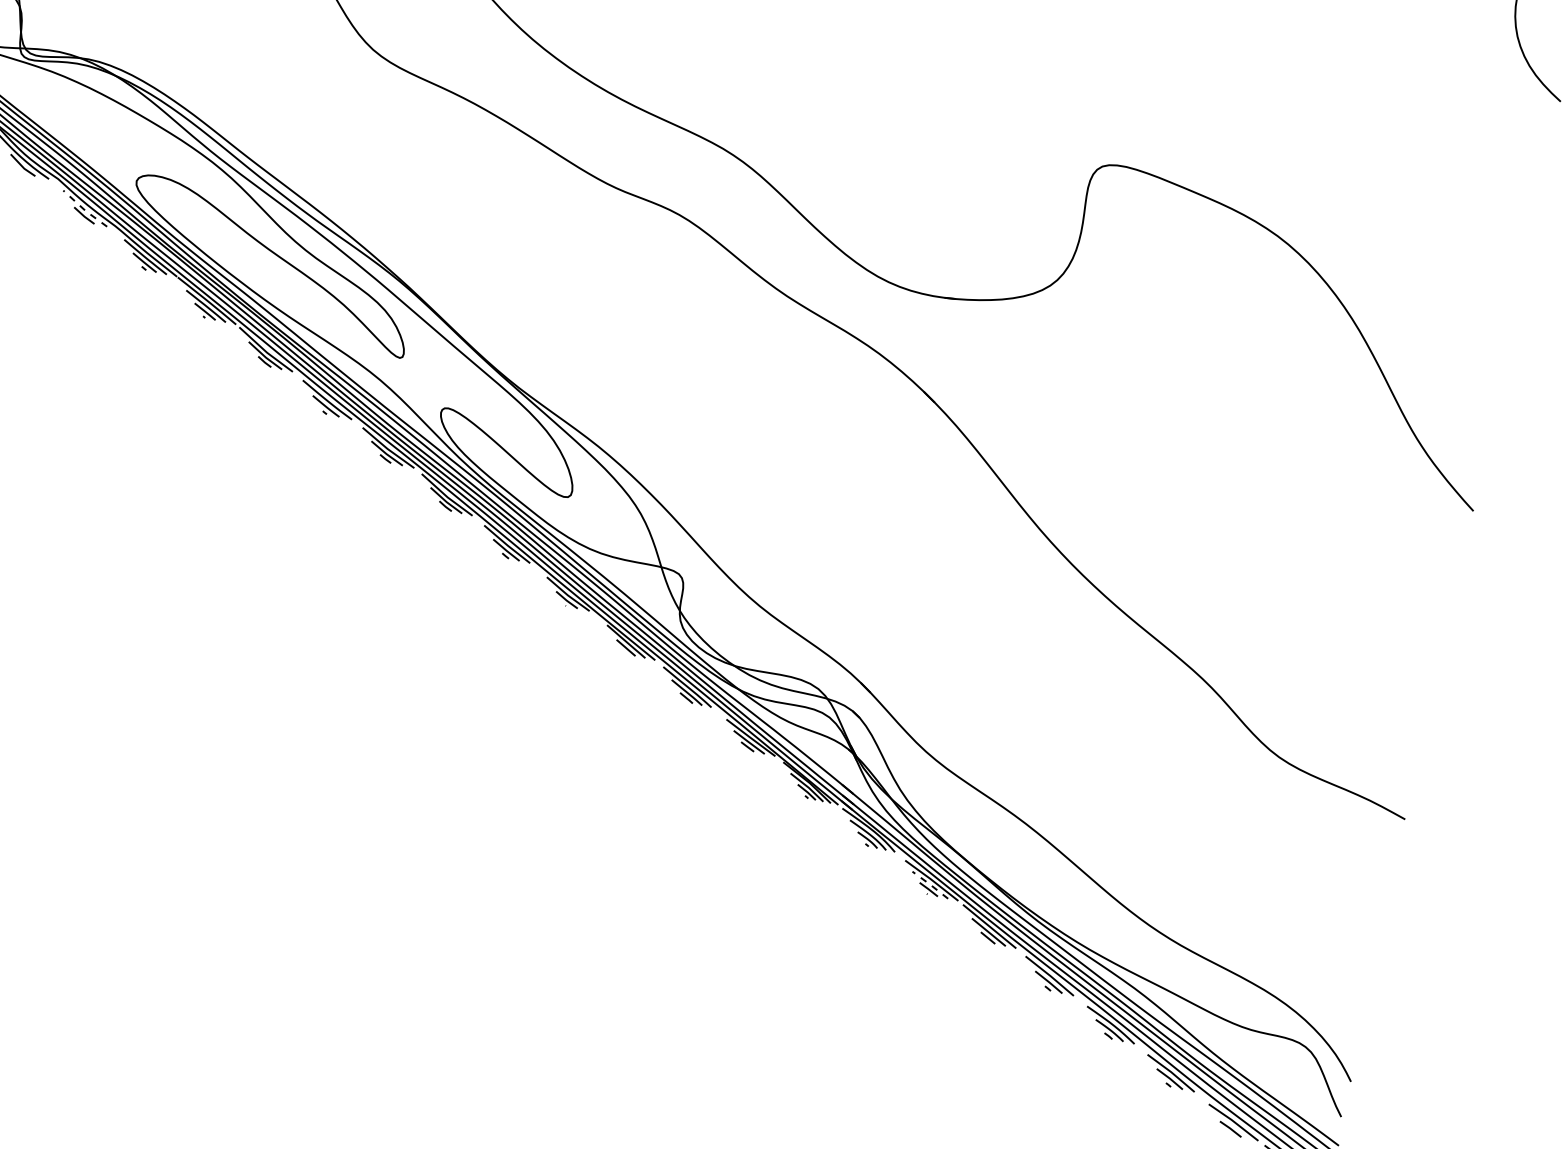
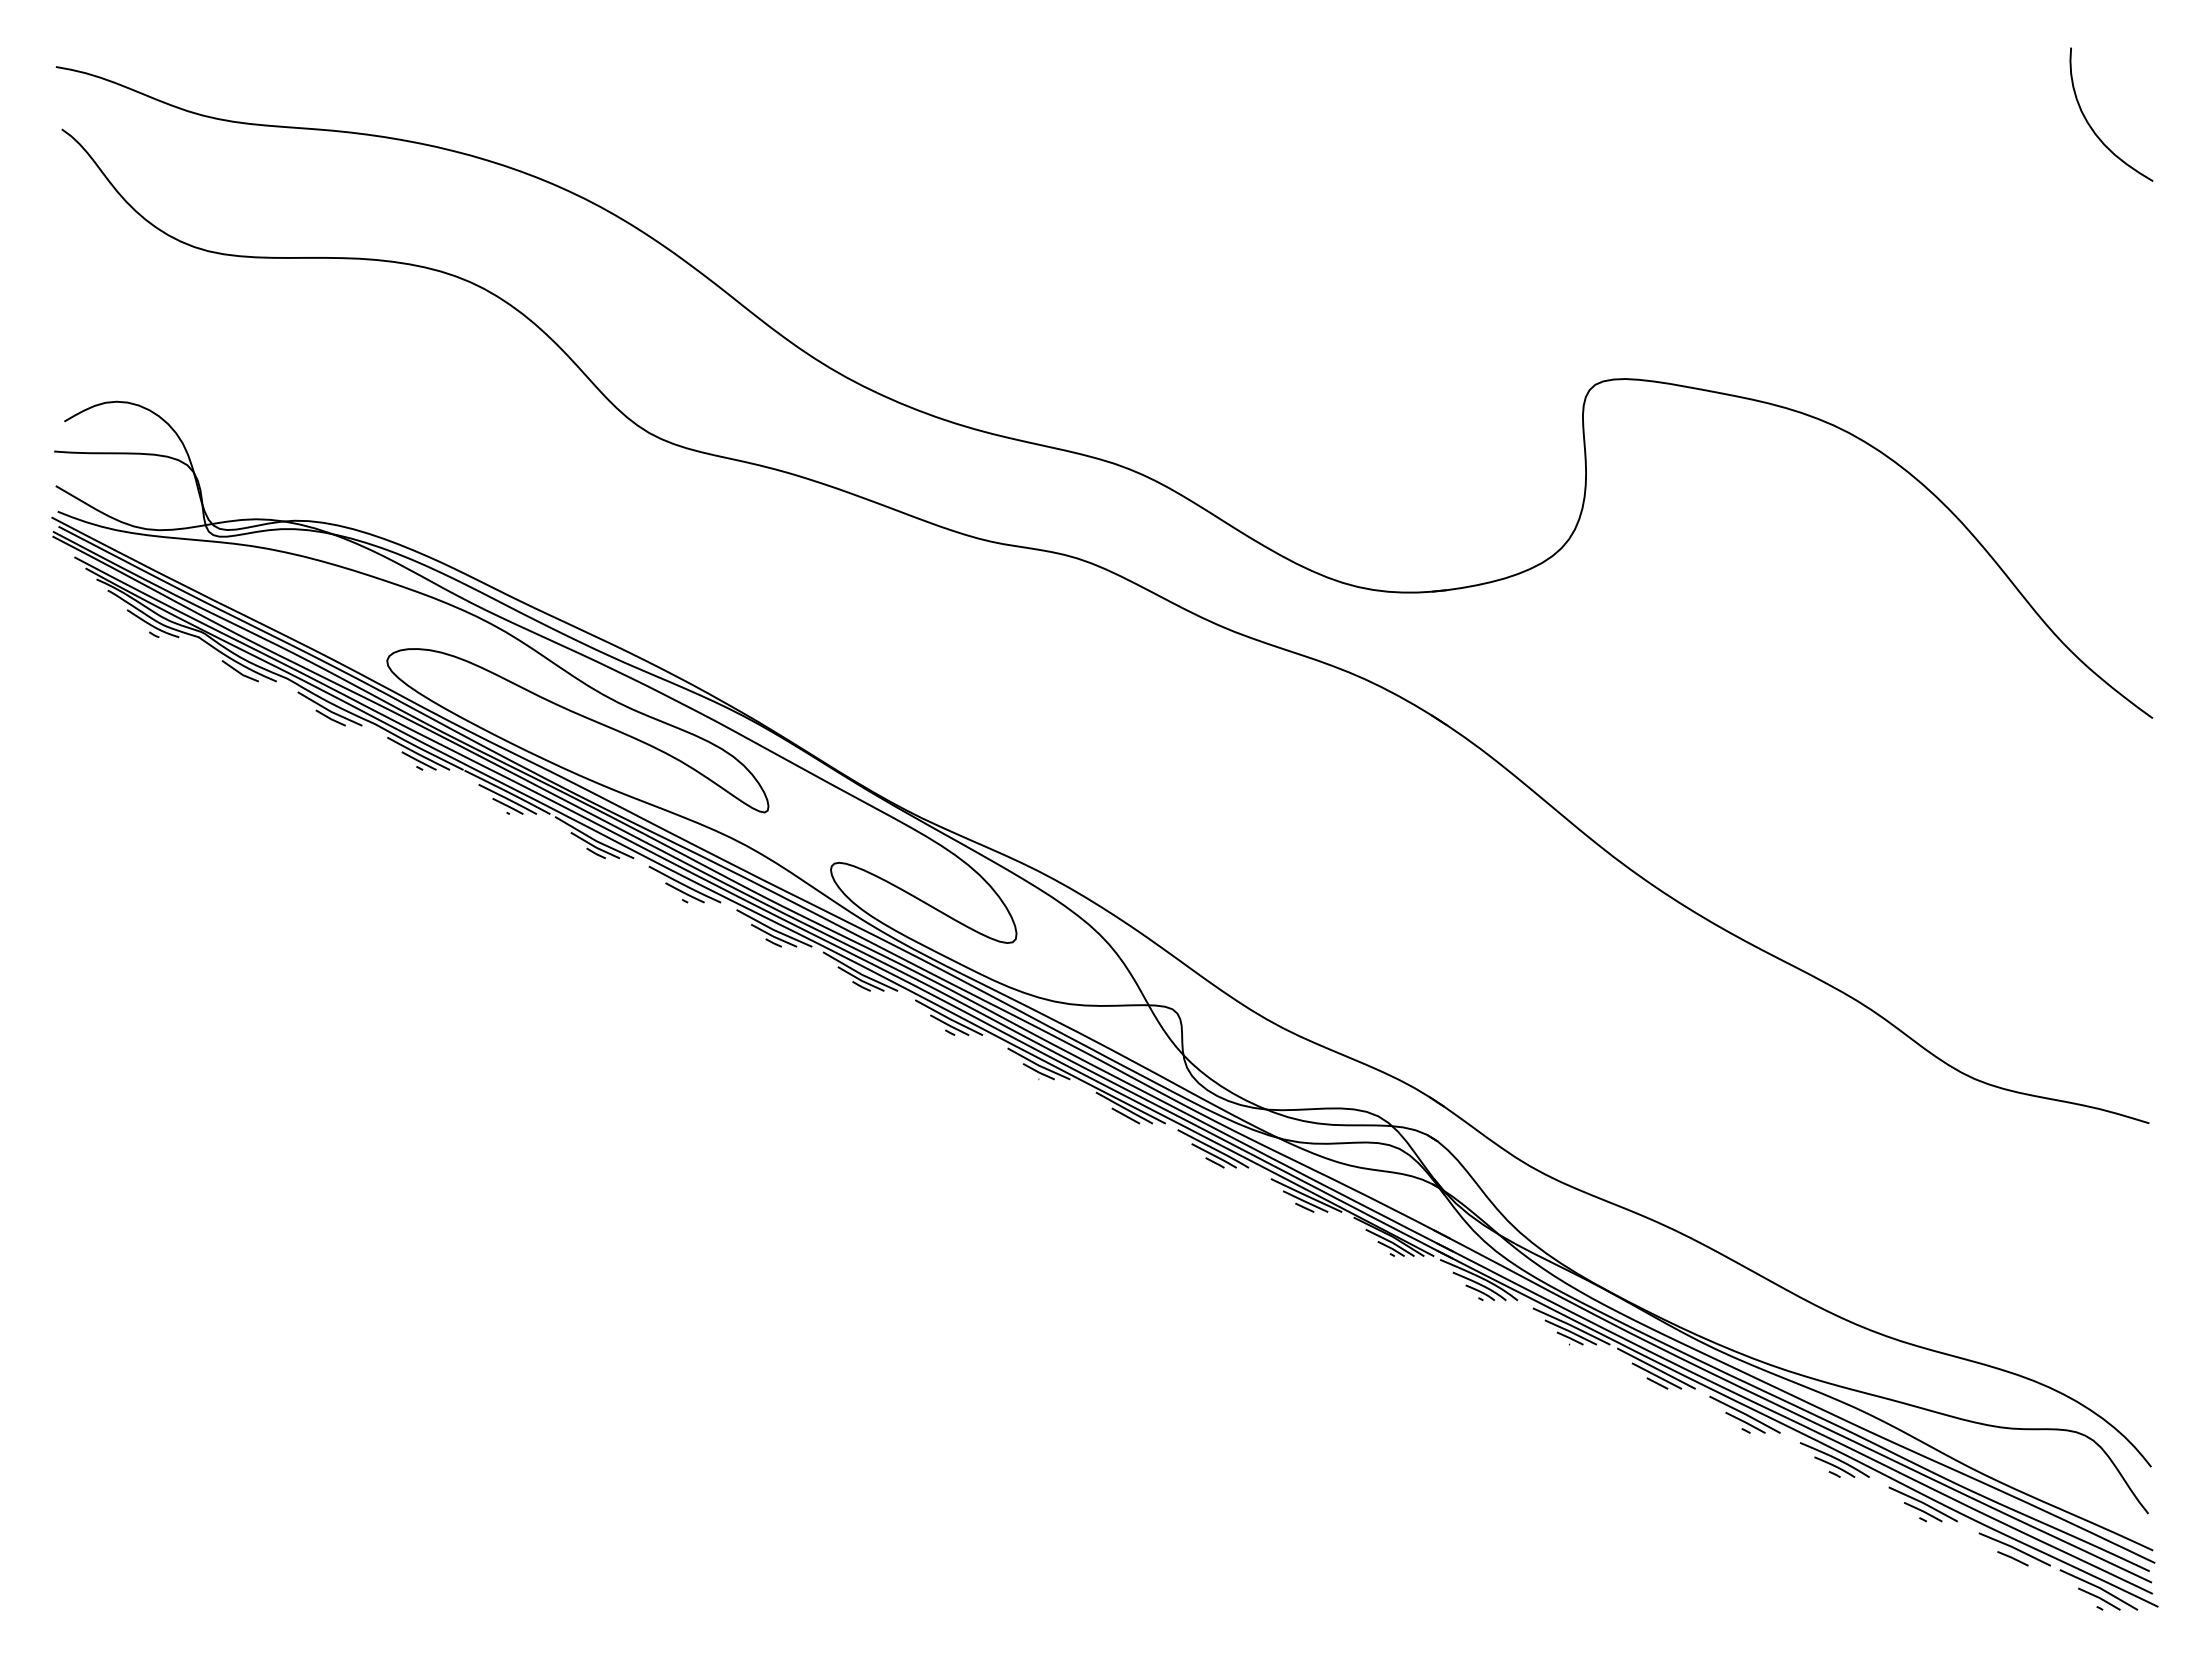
line: (83, 209) -> (328, 710), dashed -> solid
line: (930, 884) -> (1570, 1331), dashed -> solid

